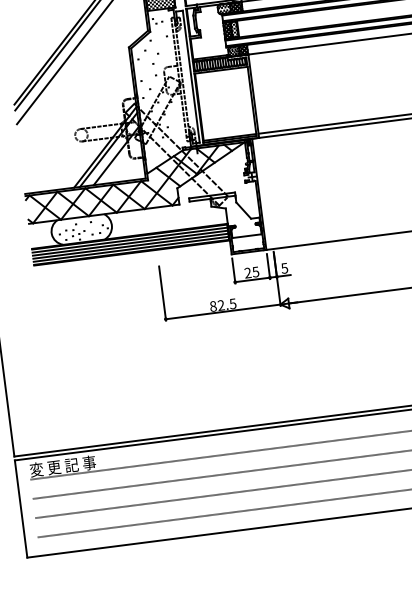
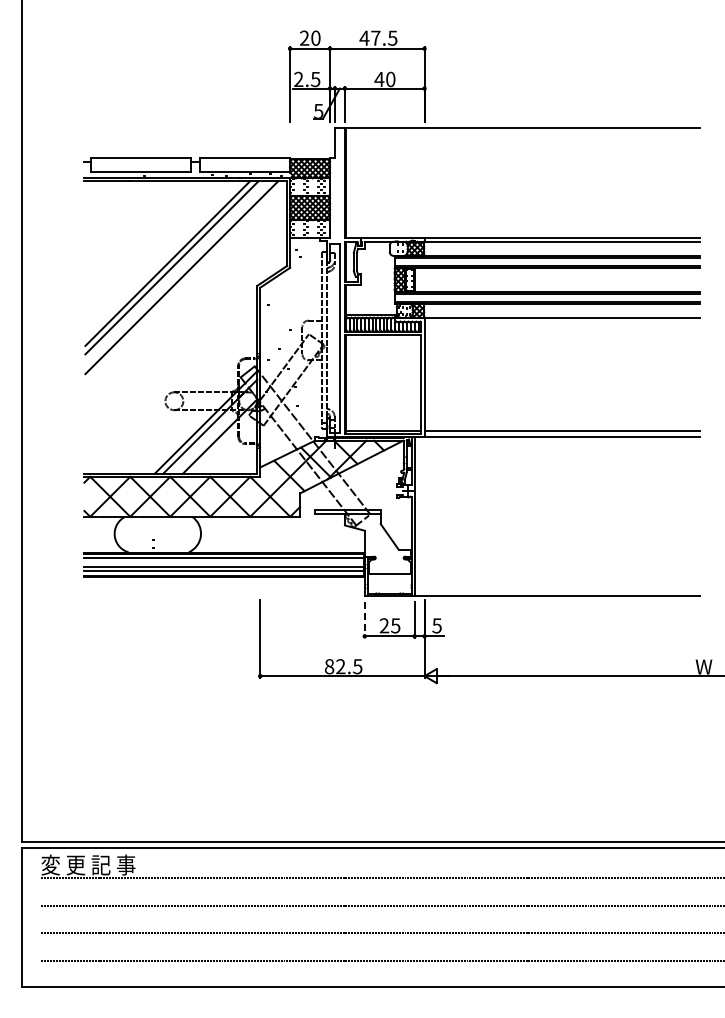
line: (130, 243) -> (223, 562), removed
line: (233, 271) -> (364, 620), solid -> dashed

